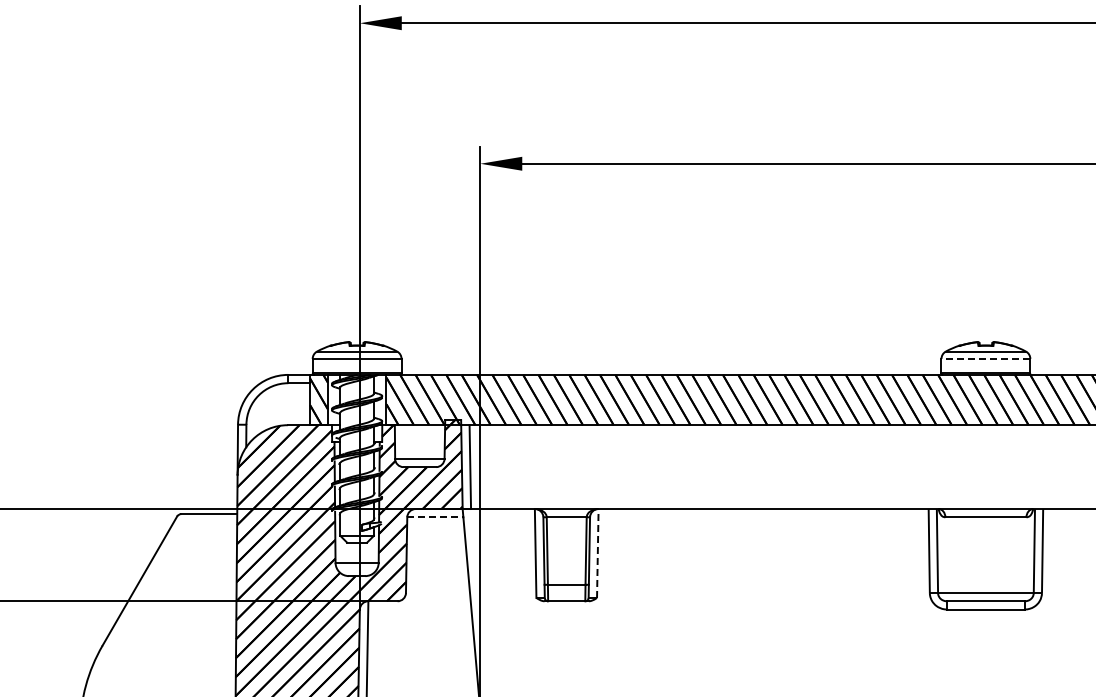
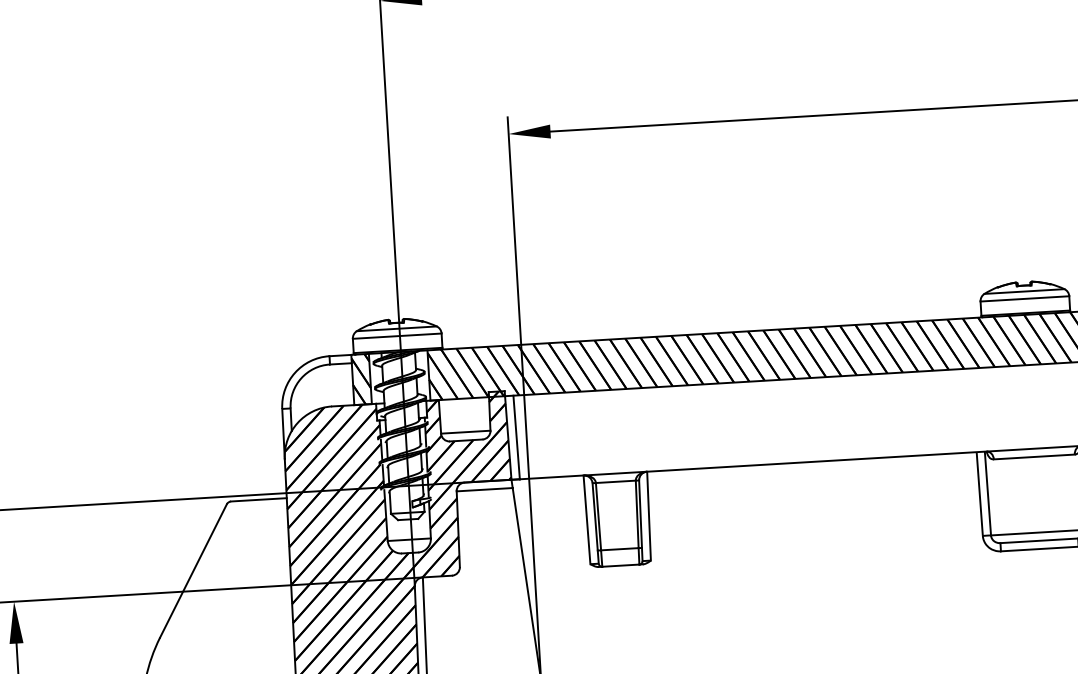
line: (985, 358) -> (1024, 298), dashed -> solid
line: (435, 517) -> (484, 489), dashed -> solid
line: (597, 553) -> (648, 516), dashed -> solid

